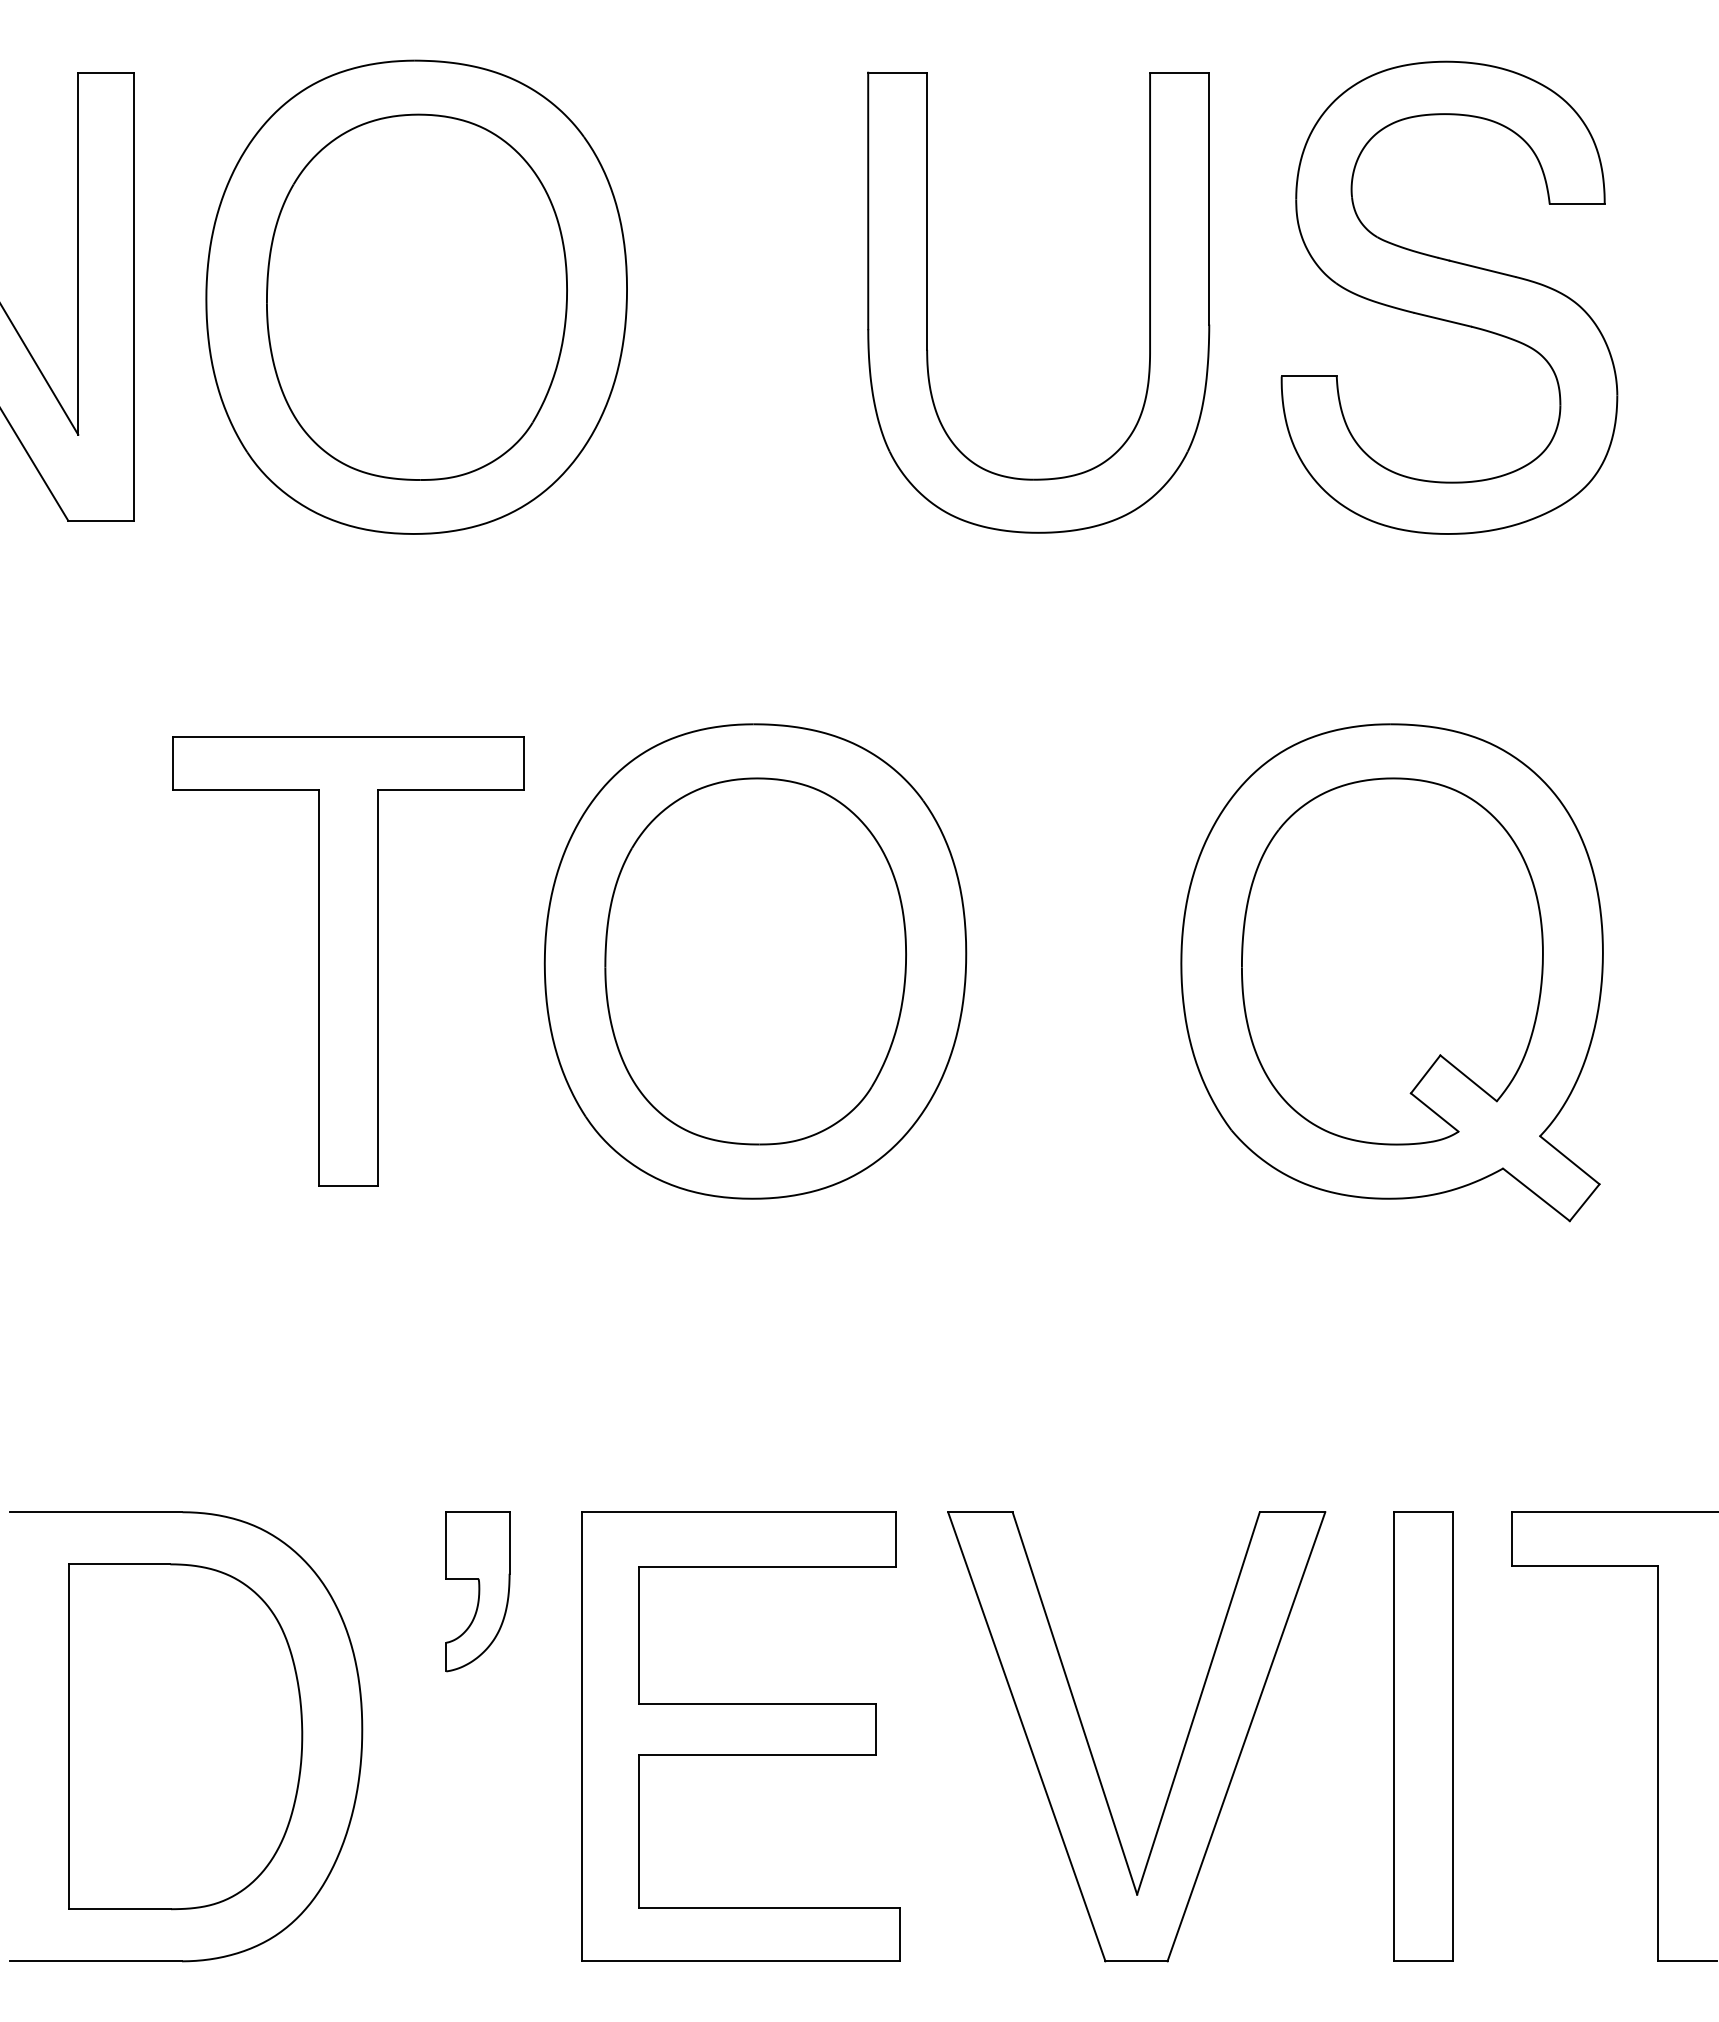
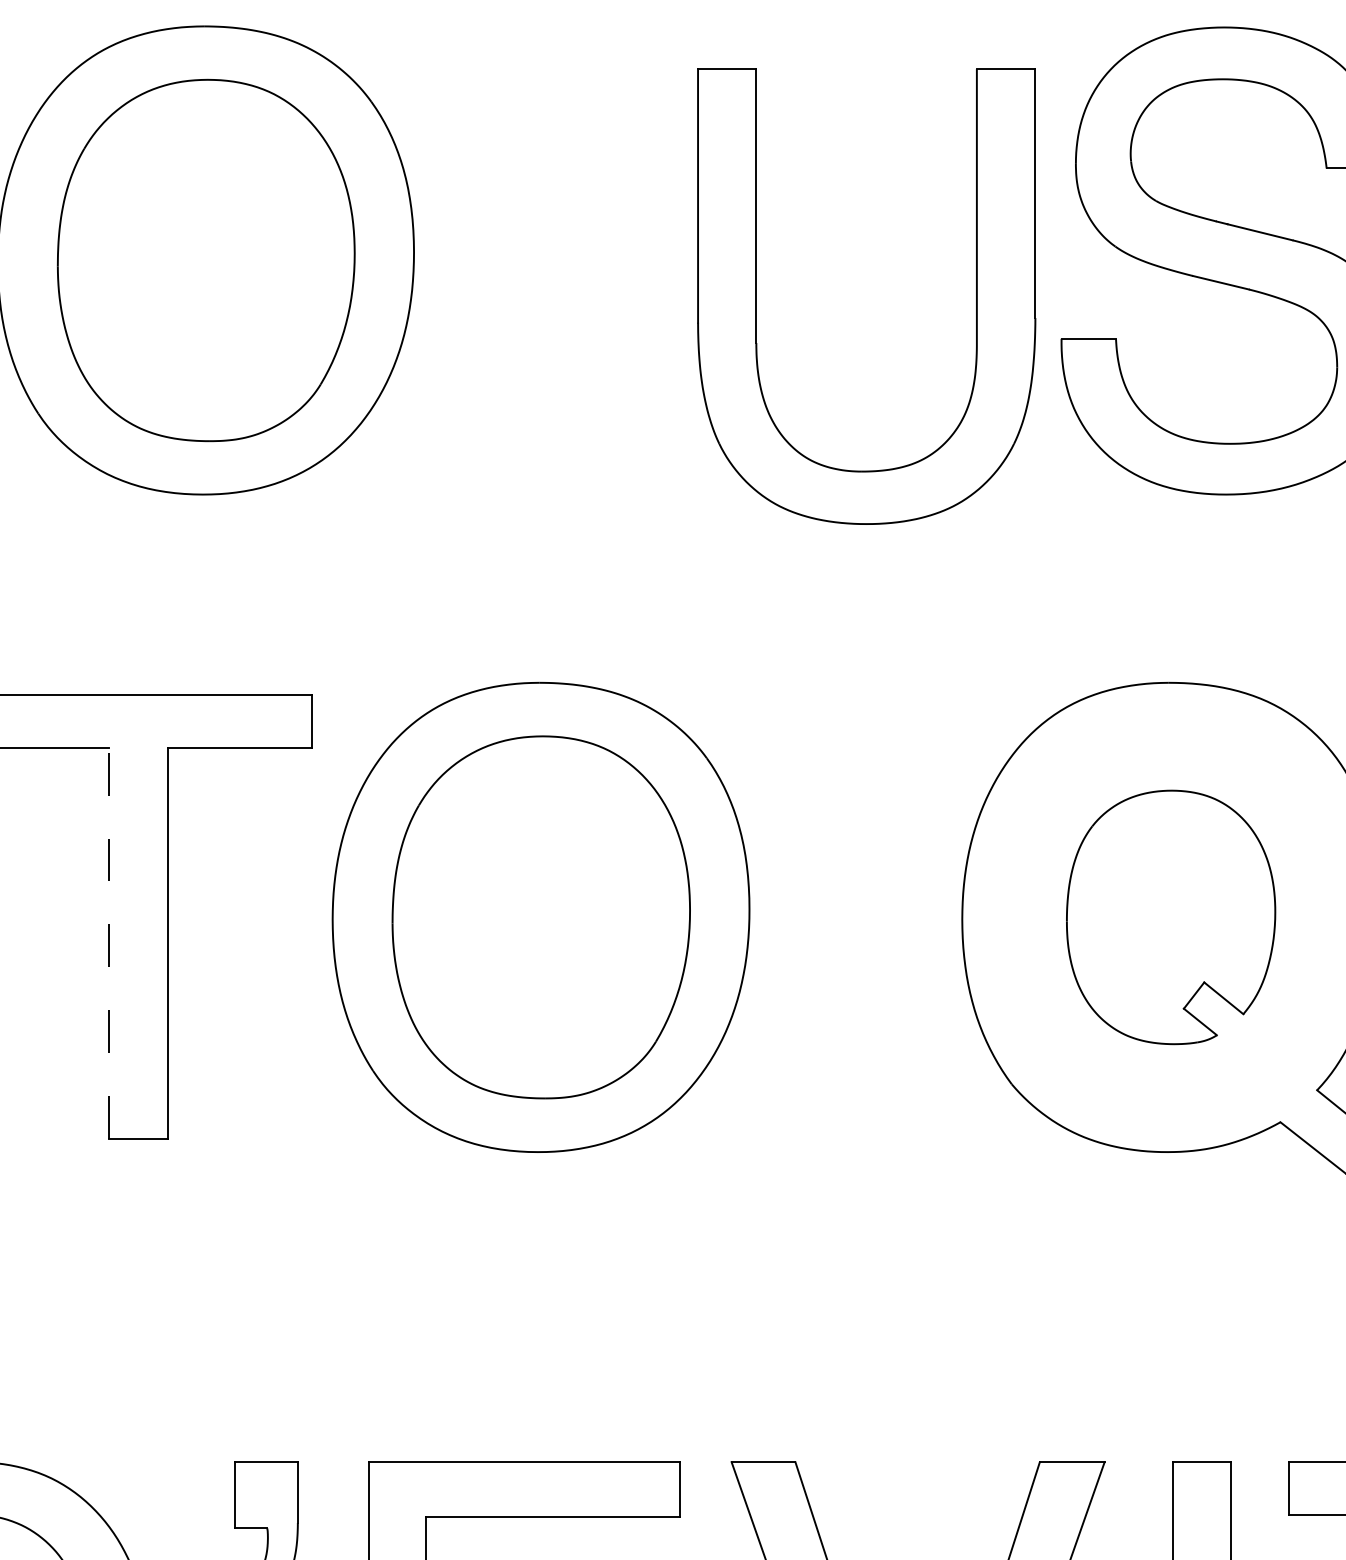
part: (927, 302) -> (756, 296), moved
part: (1392, 961) -> (1171, 917), size x0.7
line: (318, 987) -> (108, 943), solid -> dashed

